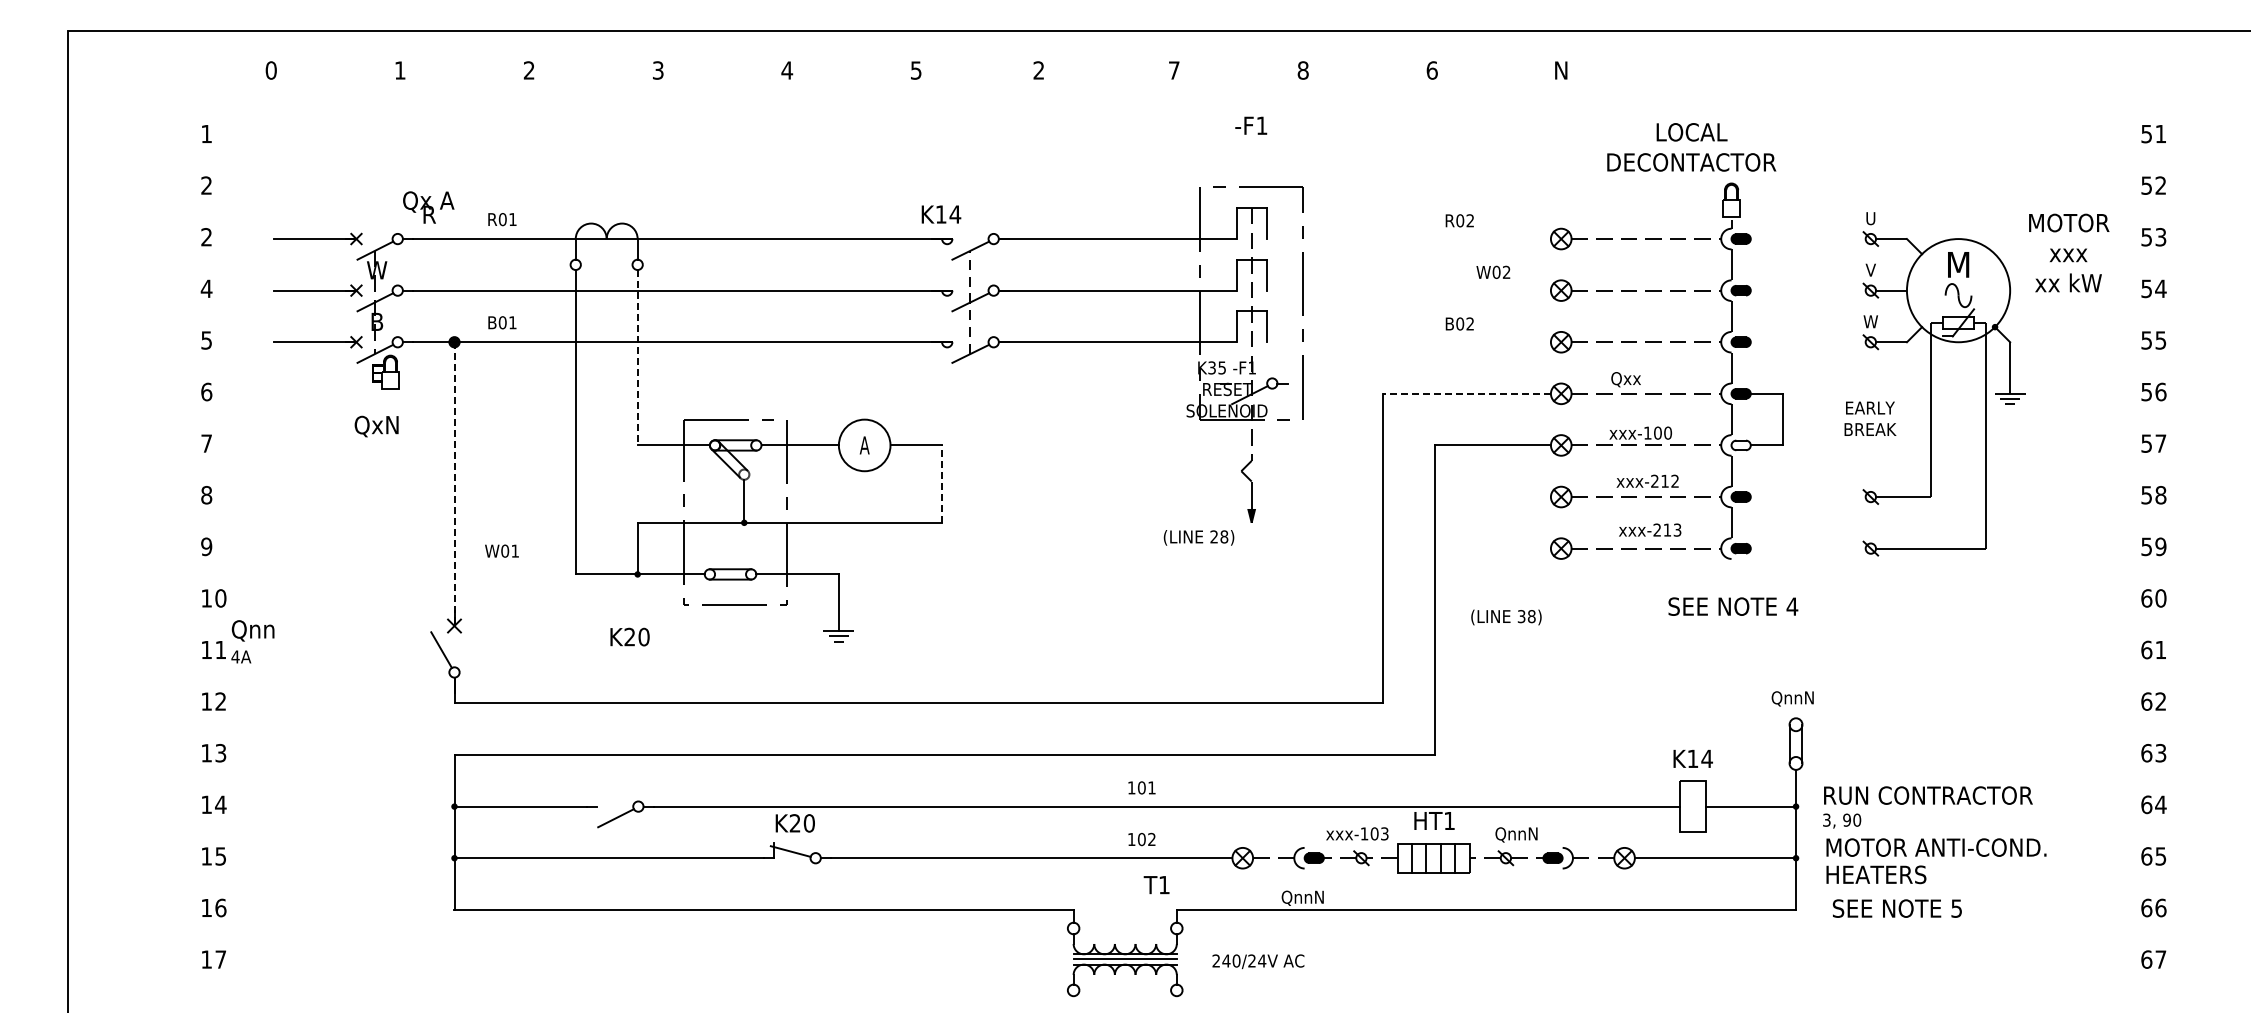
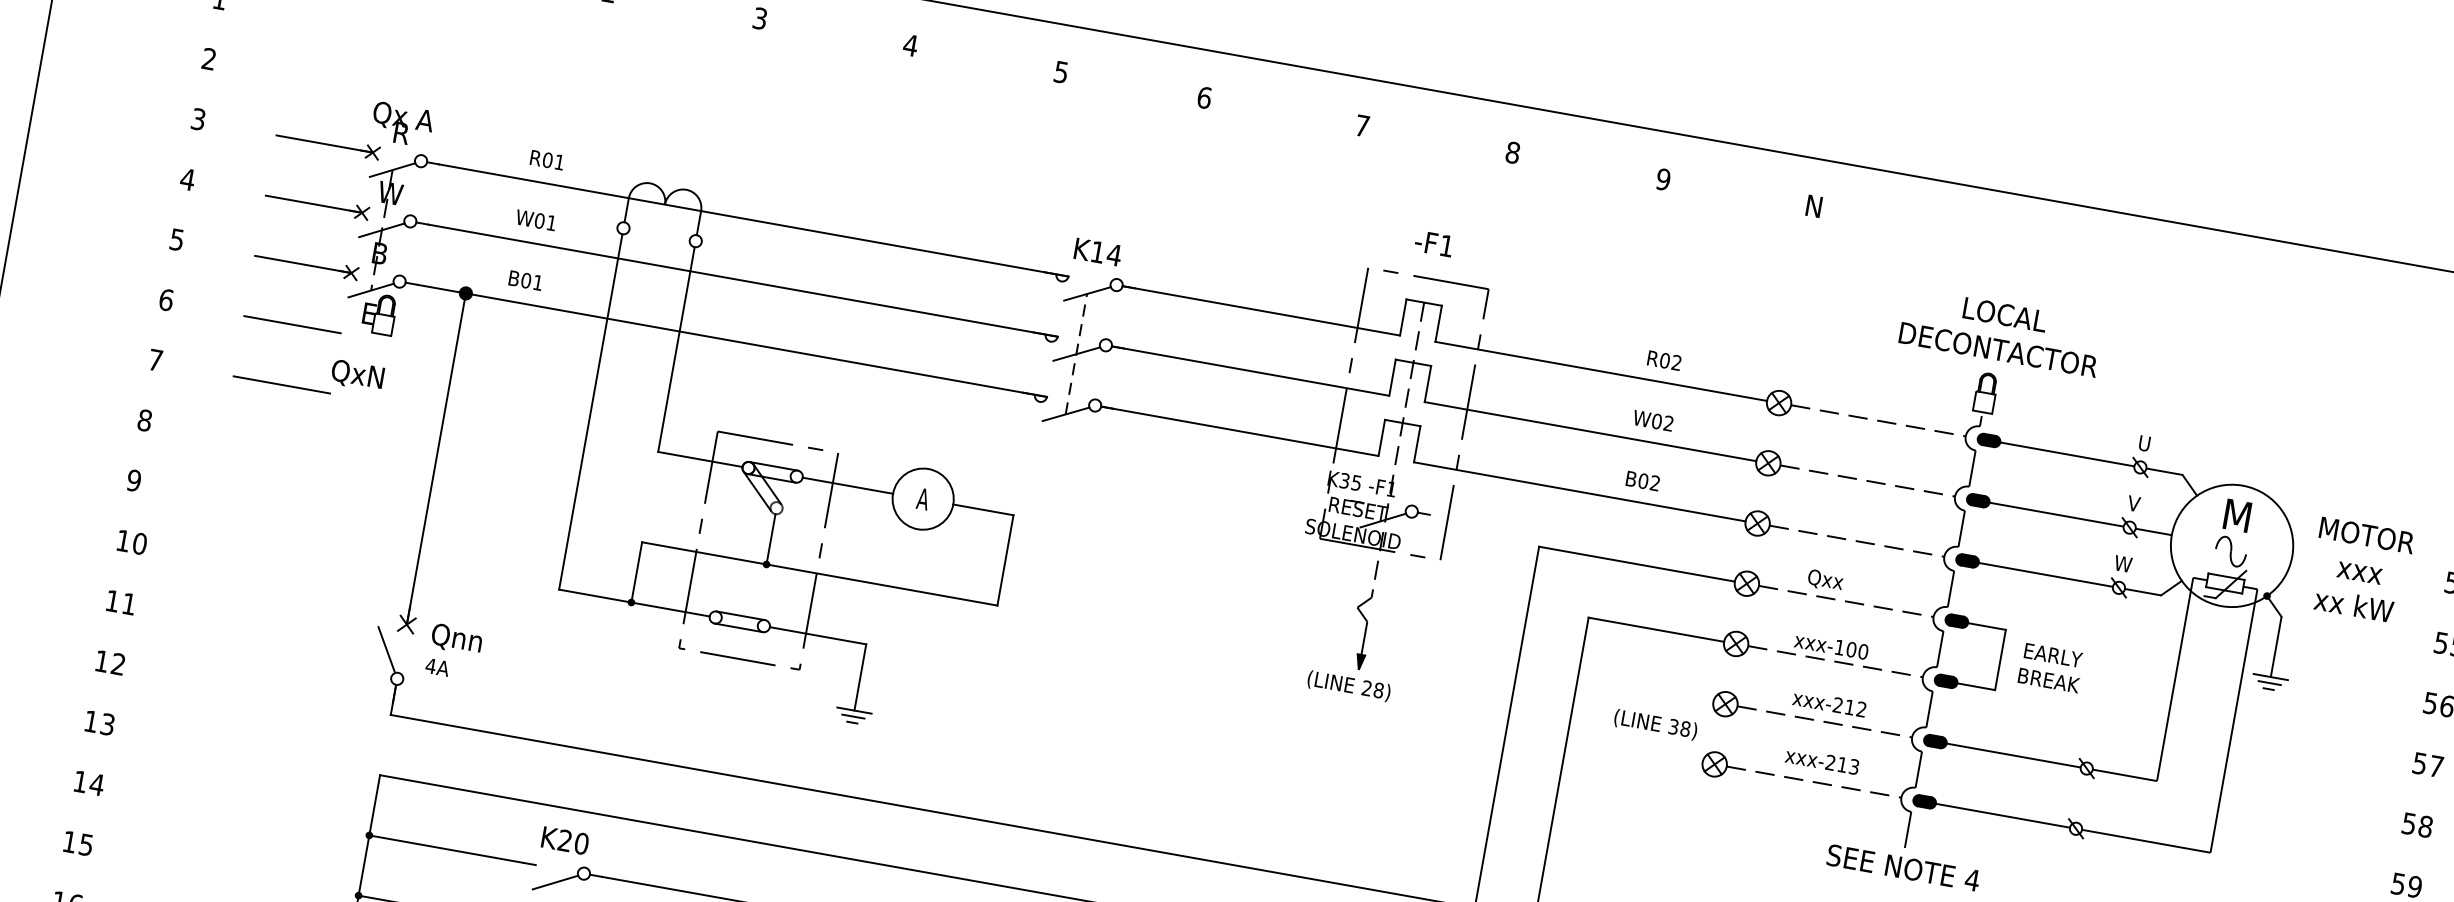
text: (1038, 70) -> (1203, 97), 2 -> 6
text: (1431, 70) -> (1662, 179), 6 -> 9
text: (1251, 125) -> (1434, 243), moved
text: (1691, 147) -> (2001, 332), moved
text: (428, 207) -> (402, 124), moved
text: (941, 214) -> (1098, 252), moved
text: (206, 237) -> (198, 119), 2 -> 3
line: (1408, 239) -> (1600, 371), added
line: (1807, 239) -> (2066, 454), added
text: (2069, 252) -> (2361, 569), moved
text: (1493, 271) -> (1653, 419), moved
line: (1408, 290) -> (1590, 431), added
line: (1807, 290) -> (2055, 514), added
line: (1408, 342) -> (1579, 492), added
line: (1807, 342) -> (2044, 575), added
line: (637, 357) -> (676, 349), dashed -> solid
line: (314, 393) -> (291, 324), added
line: (1467, 393) -> (1637, 563), dashed -> solid
text: (1870, 418) -> (2051, 667), moved
line: (314, 445) -> (281, 384), added
fill: (1740, 445) -> (1945, 681), added
line: (454, 484) -> (436, 459), dashed -> solid
line: (942, 484) -> (1005, 560), dashed -> solid
line: (1803, 497) -> (2008, 755), added
text: (1198, 537) -> (1348, 685), moved
line: (1803, 548) -> (1997, 814), added
text: (501, 550) -> (535, 219), moved
line: (1731, 573) -> (1908, 828), added
text: (1506, 617) -> (1655, 724), moved
text: (629, 636) -> (564, 839), moved
text: (252, 641) -> (453, 651), moved

